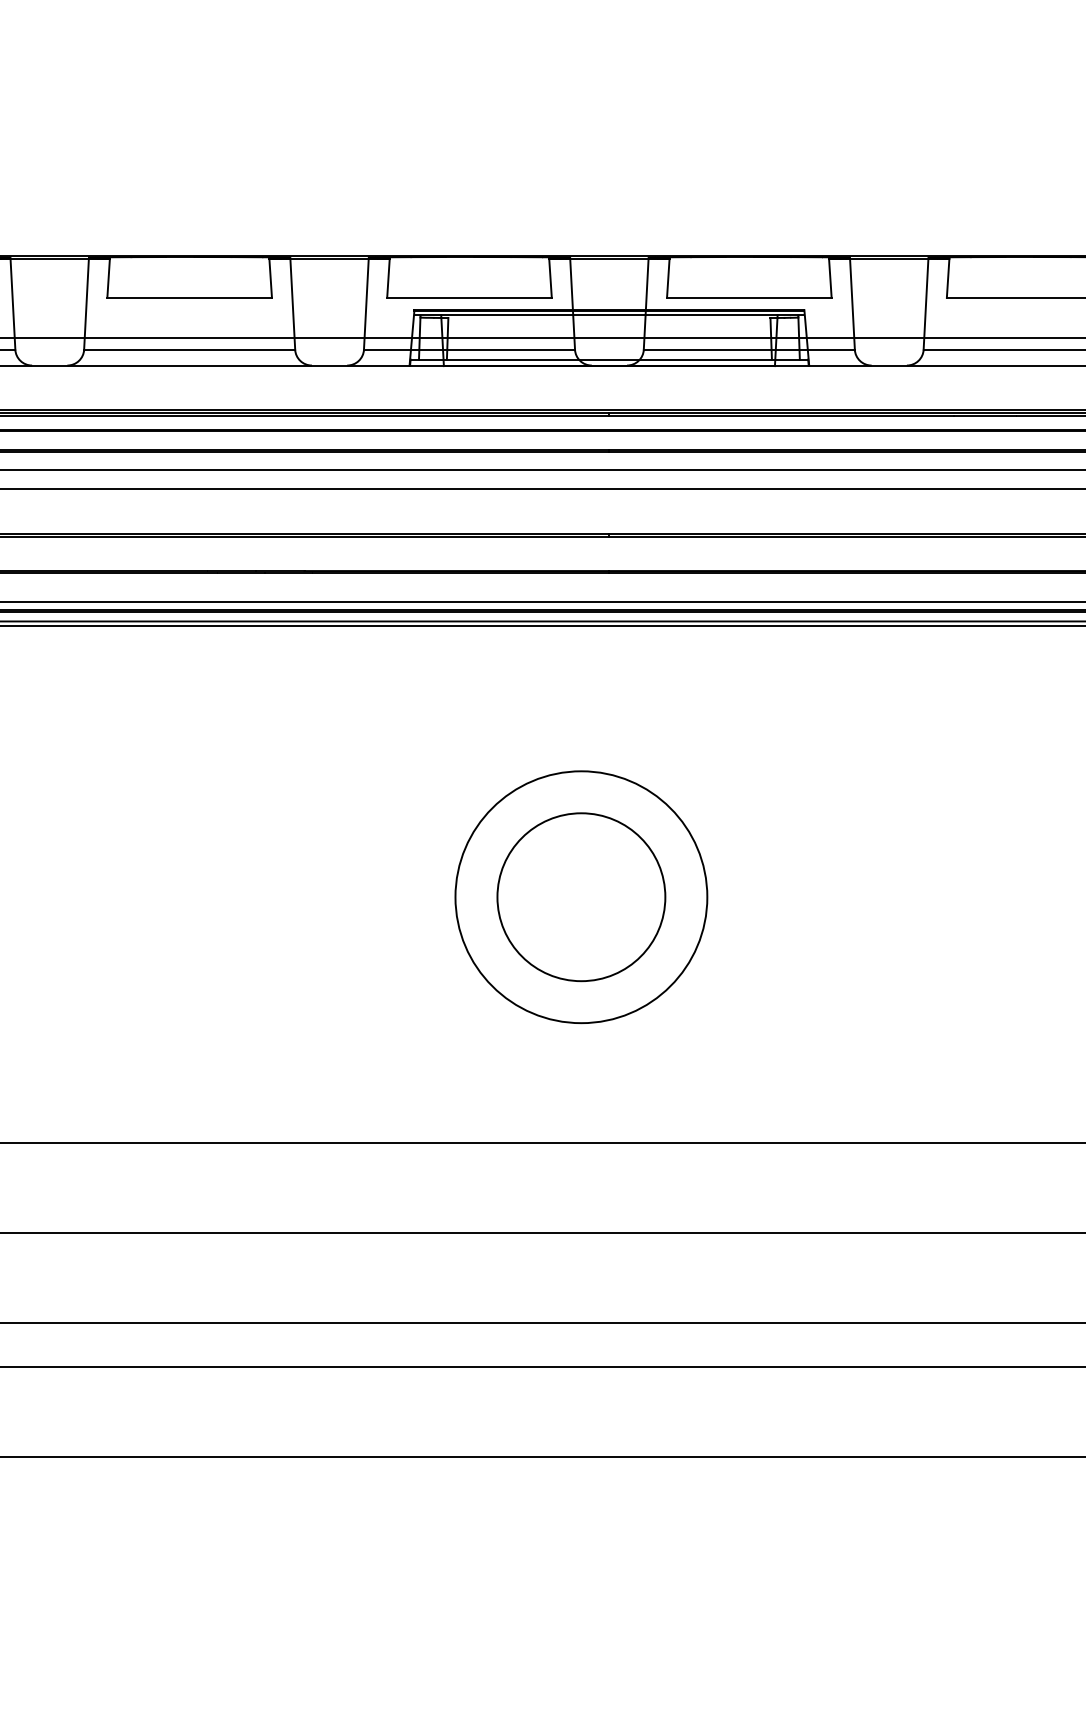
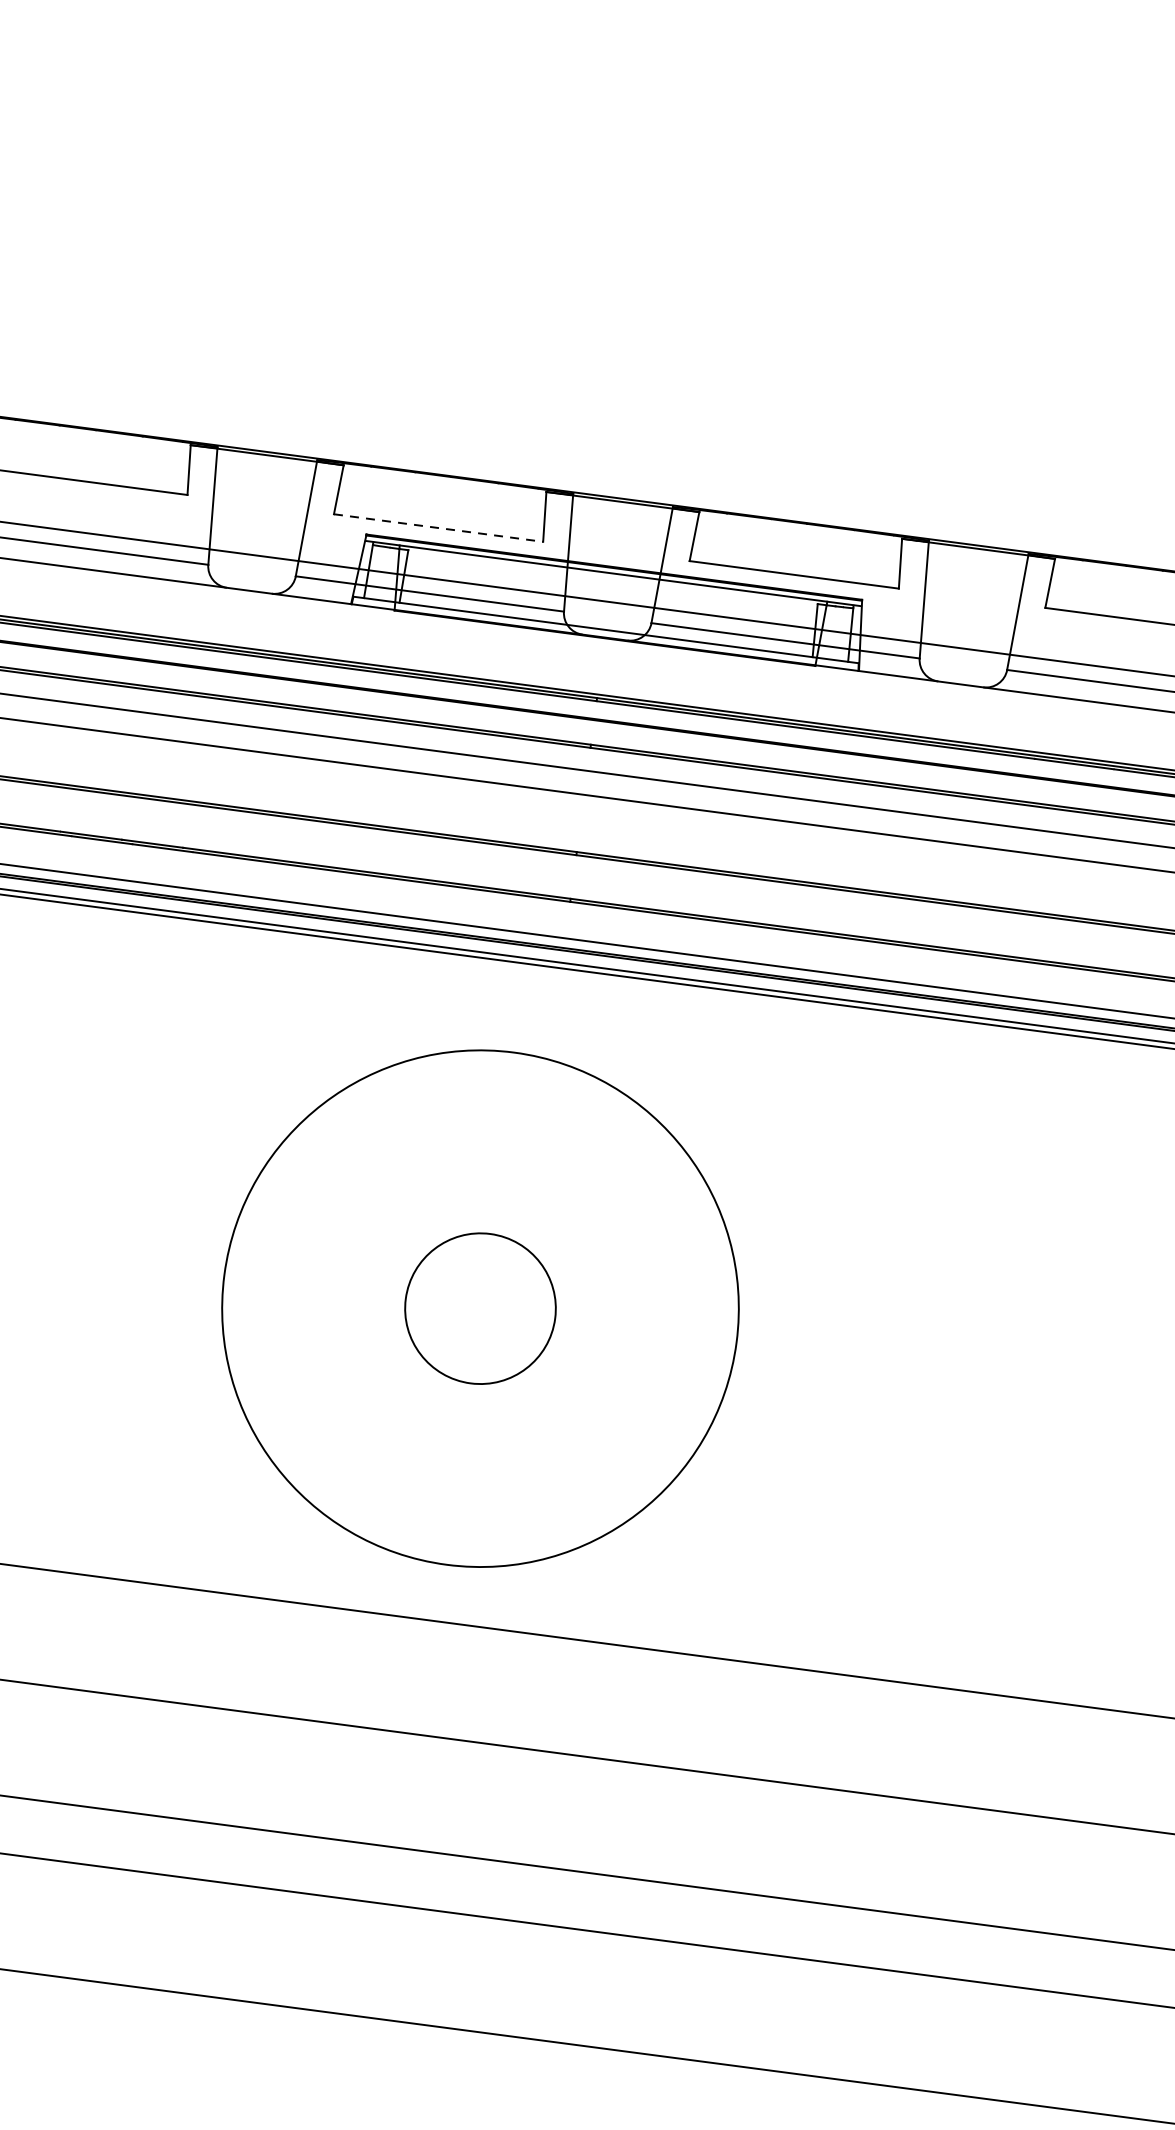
line: (470, 297) -> (439, 527), solid -> dashed
circle: (581, 897) -> (480, 1309), size x0.7
circle: (581, 897) -> (480, 1309), size x1.6

